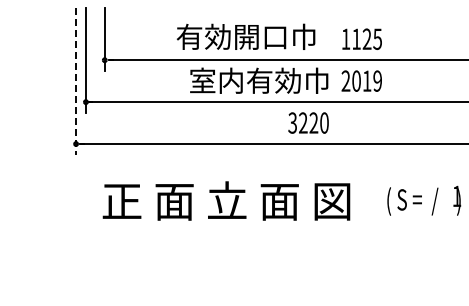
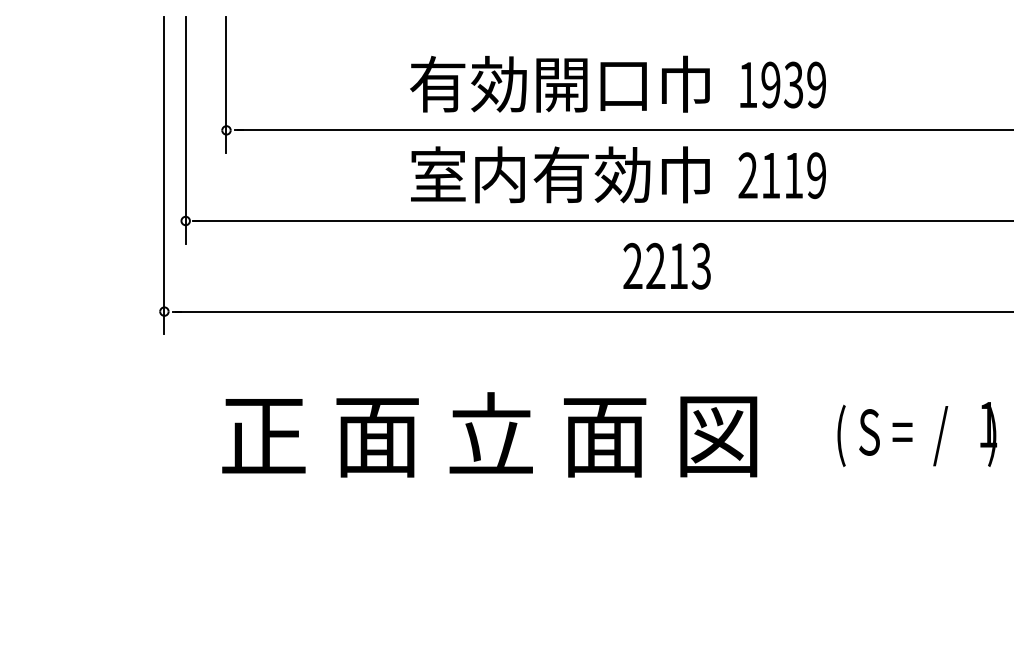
text: (245, 36) -> (558, 83), moved
text: (366, 38) -> (792, 83), 1125 -> 1939
text: (356, 80) -> (770, 174), 2019 -> 2119
line: (76, 81) -> (165, 176), dashed -> solid
text: (308, 122) -> (667, 265), 3220 -> 2213

